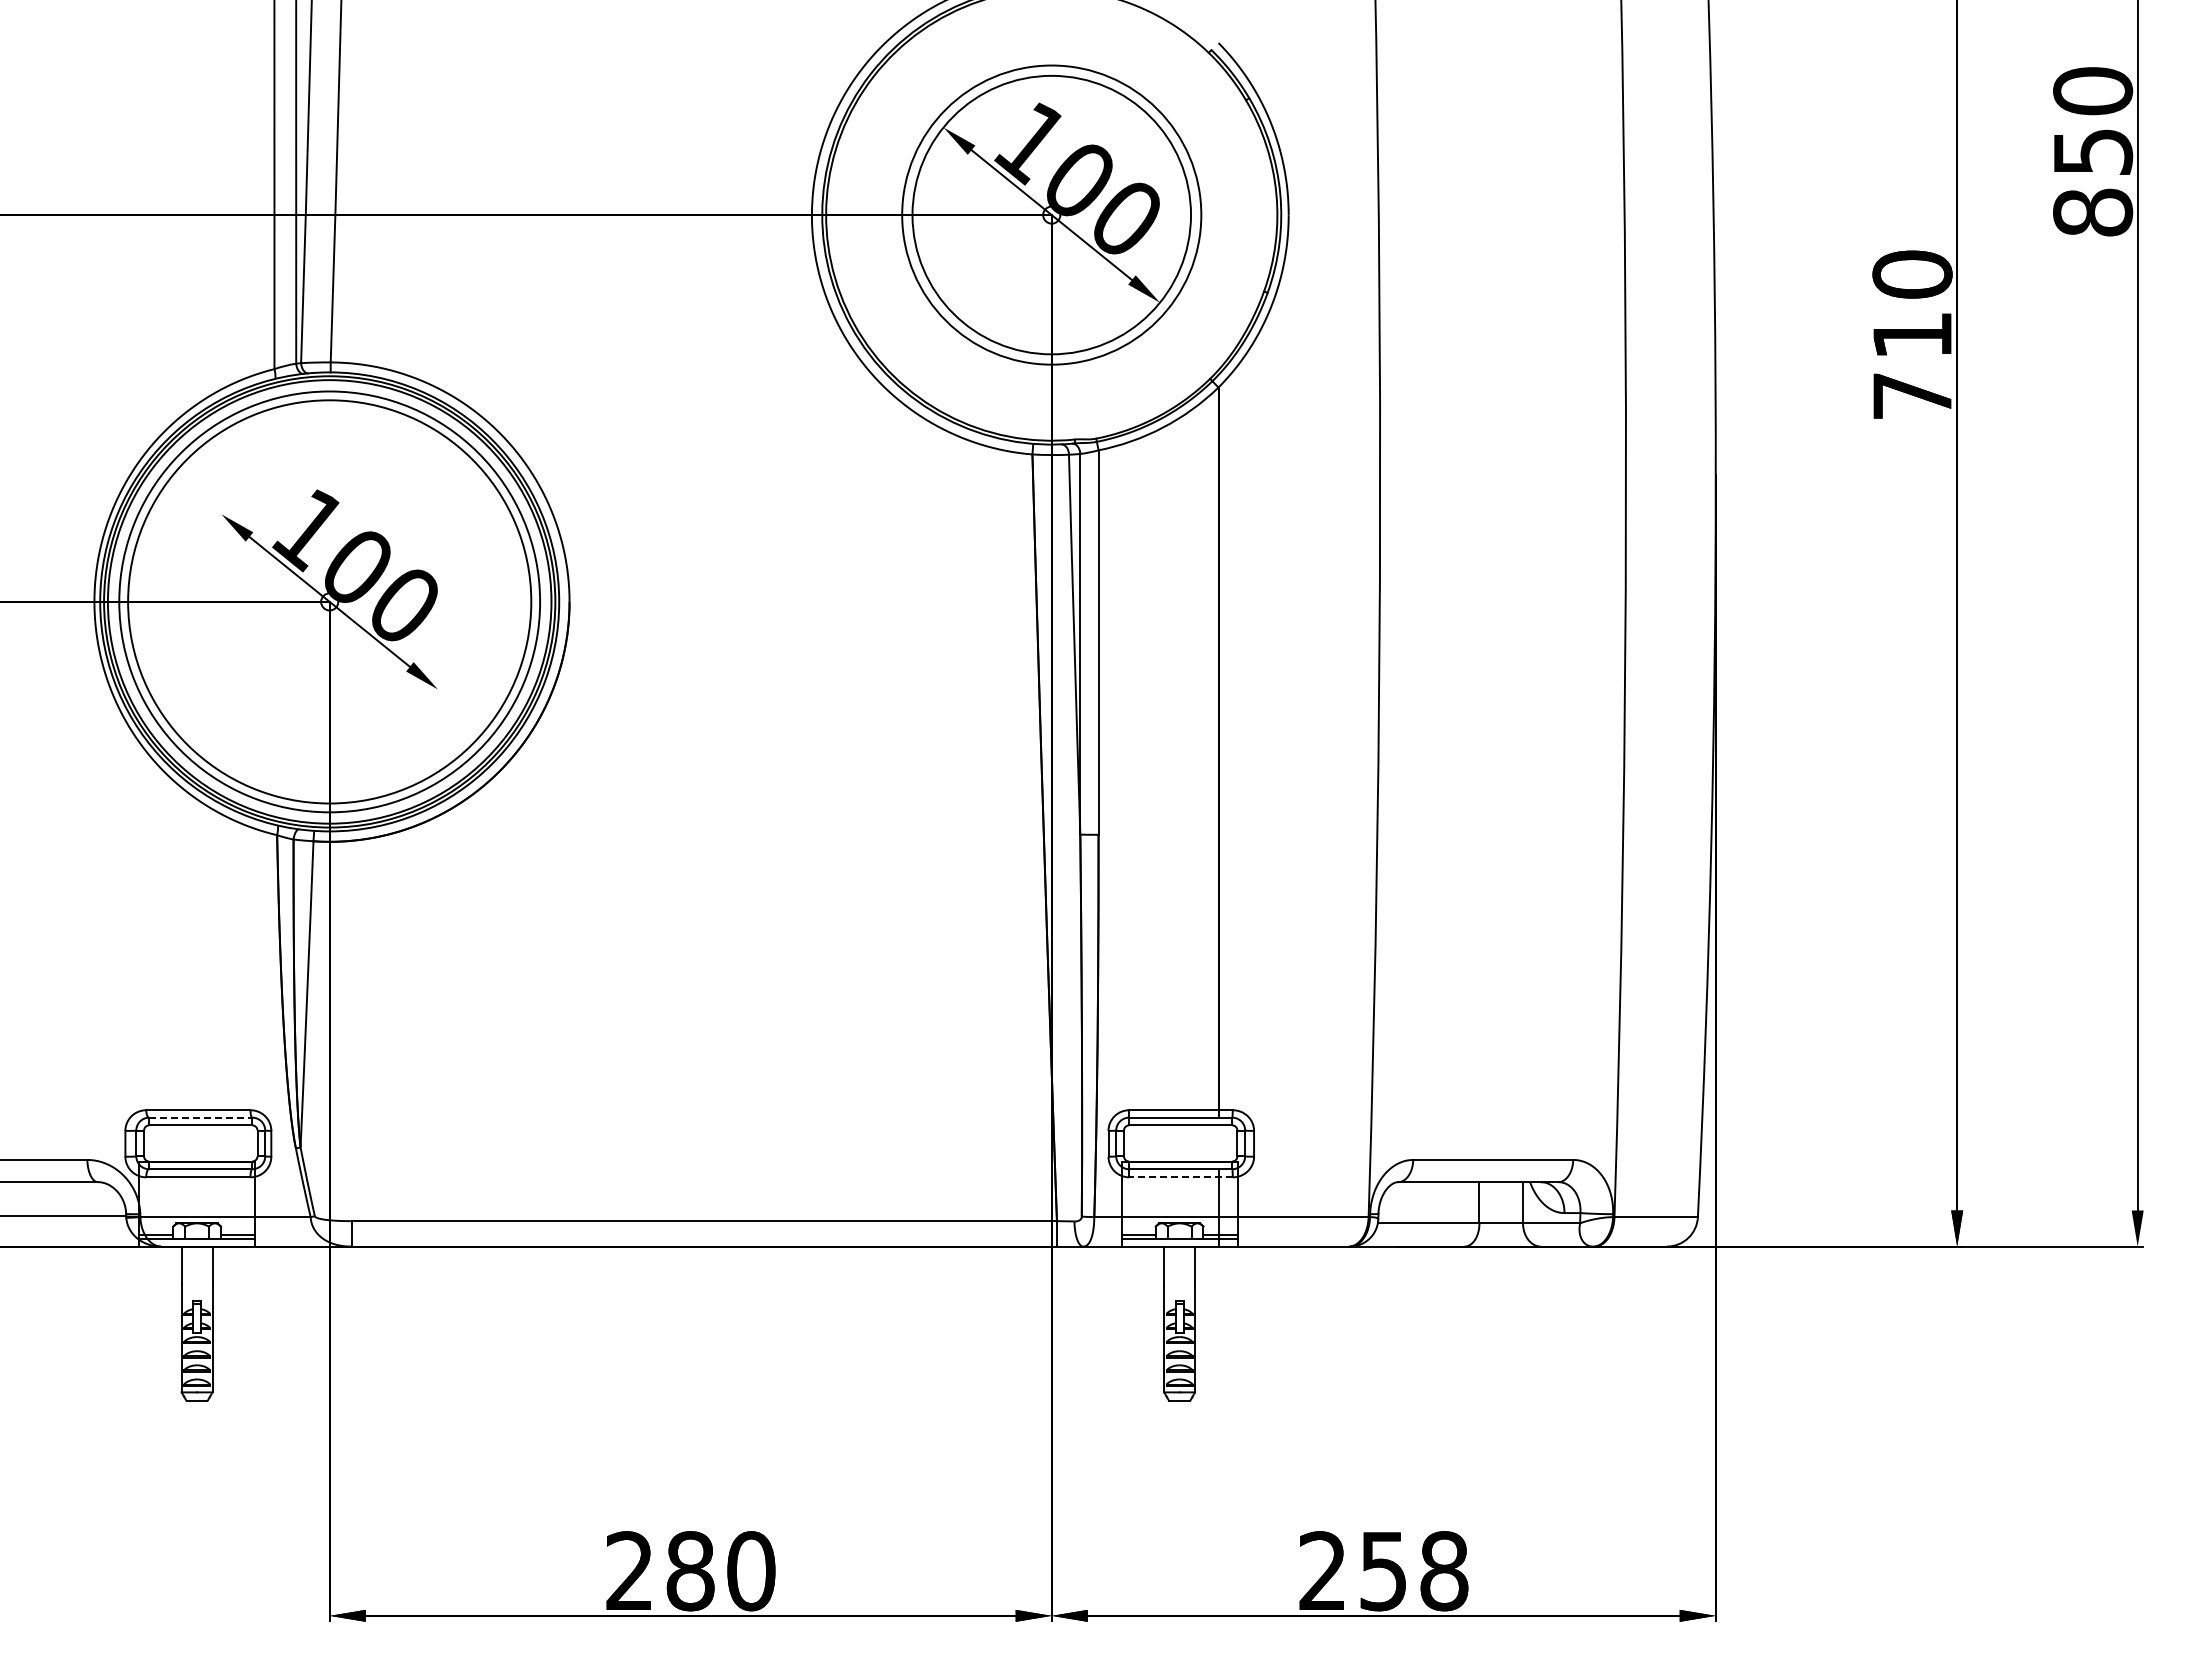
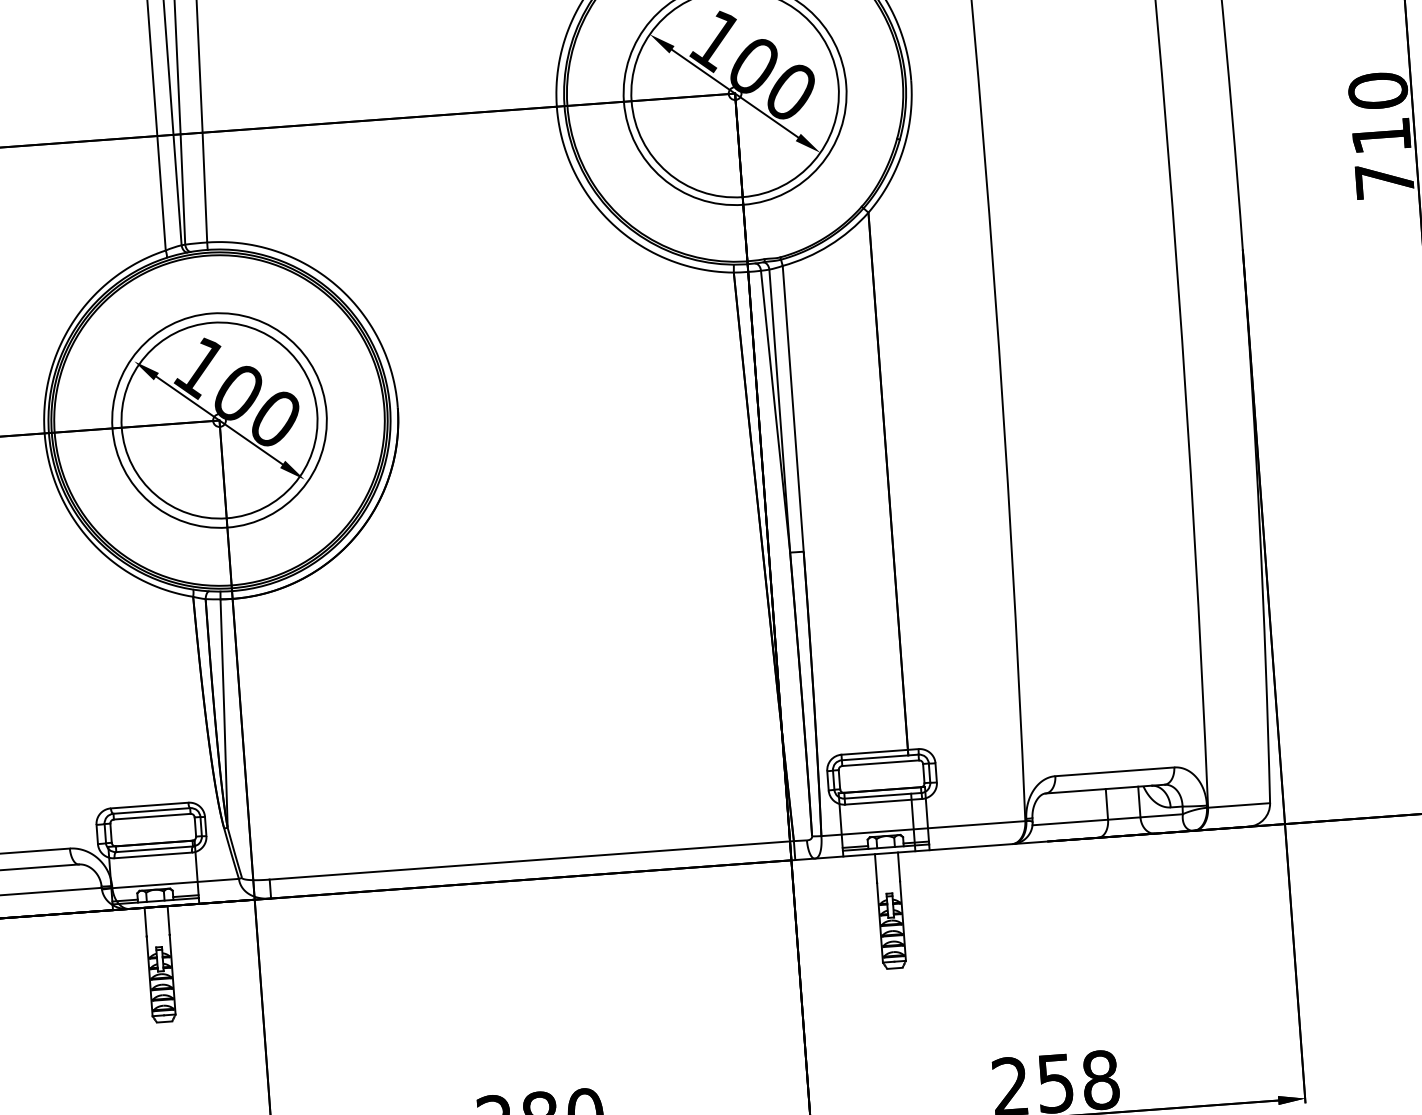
circle: (329, 601) -> (219, 420), size x0.62
circle: (329, 601) -> (219, 420), size x0.71
line: (200, 1117) -> (151, 810), dashed -> solid
line: (1180, 1177) -> (883, 801), dashed -> solid

